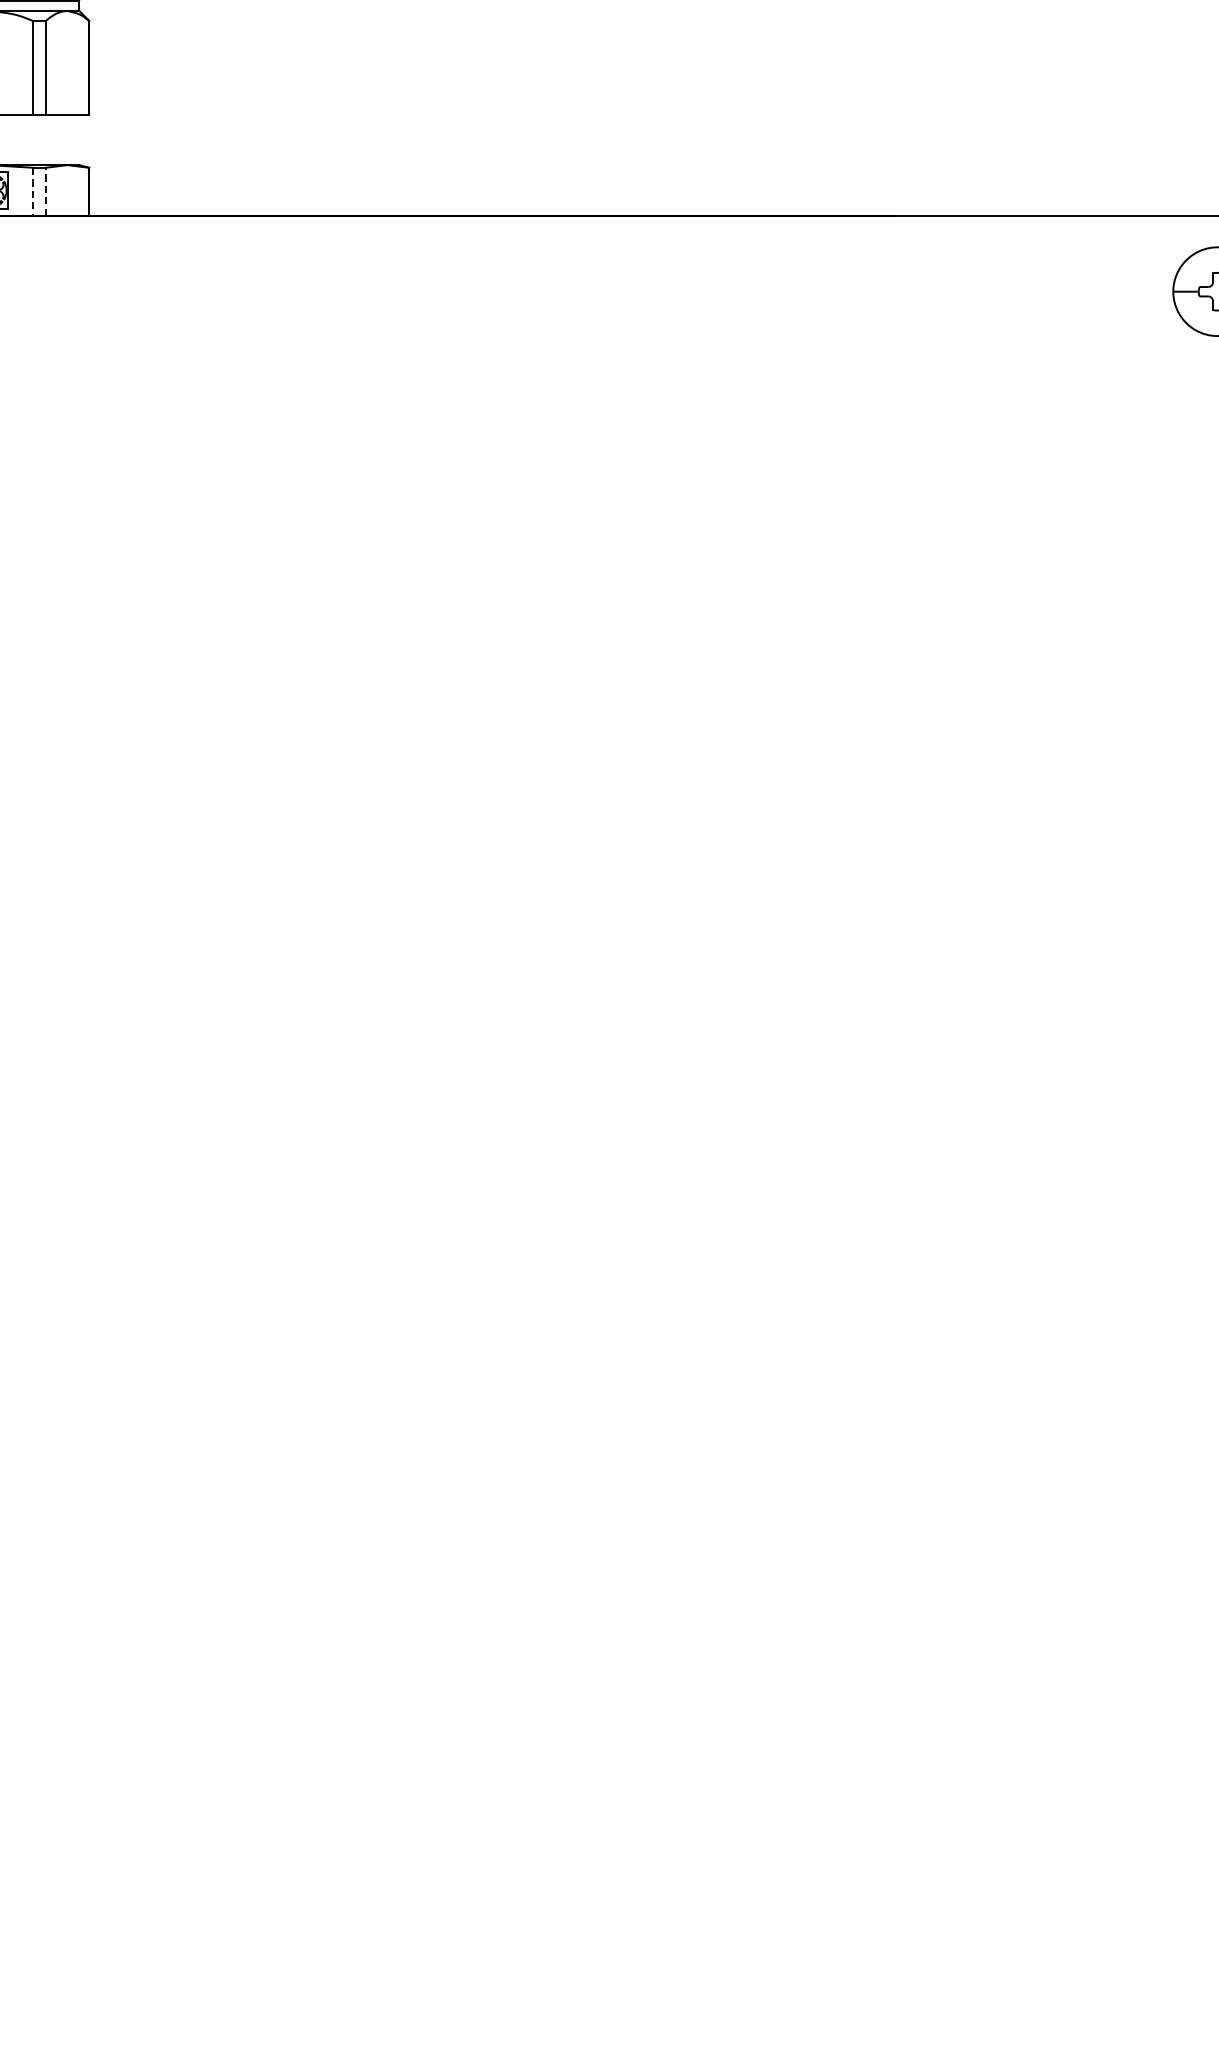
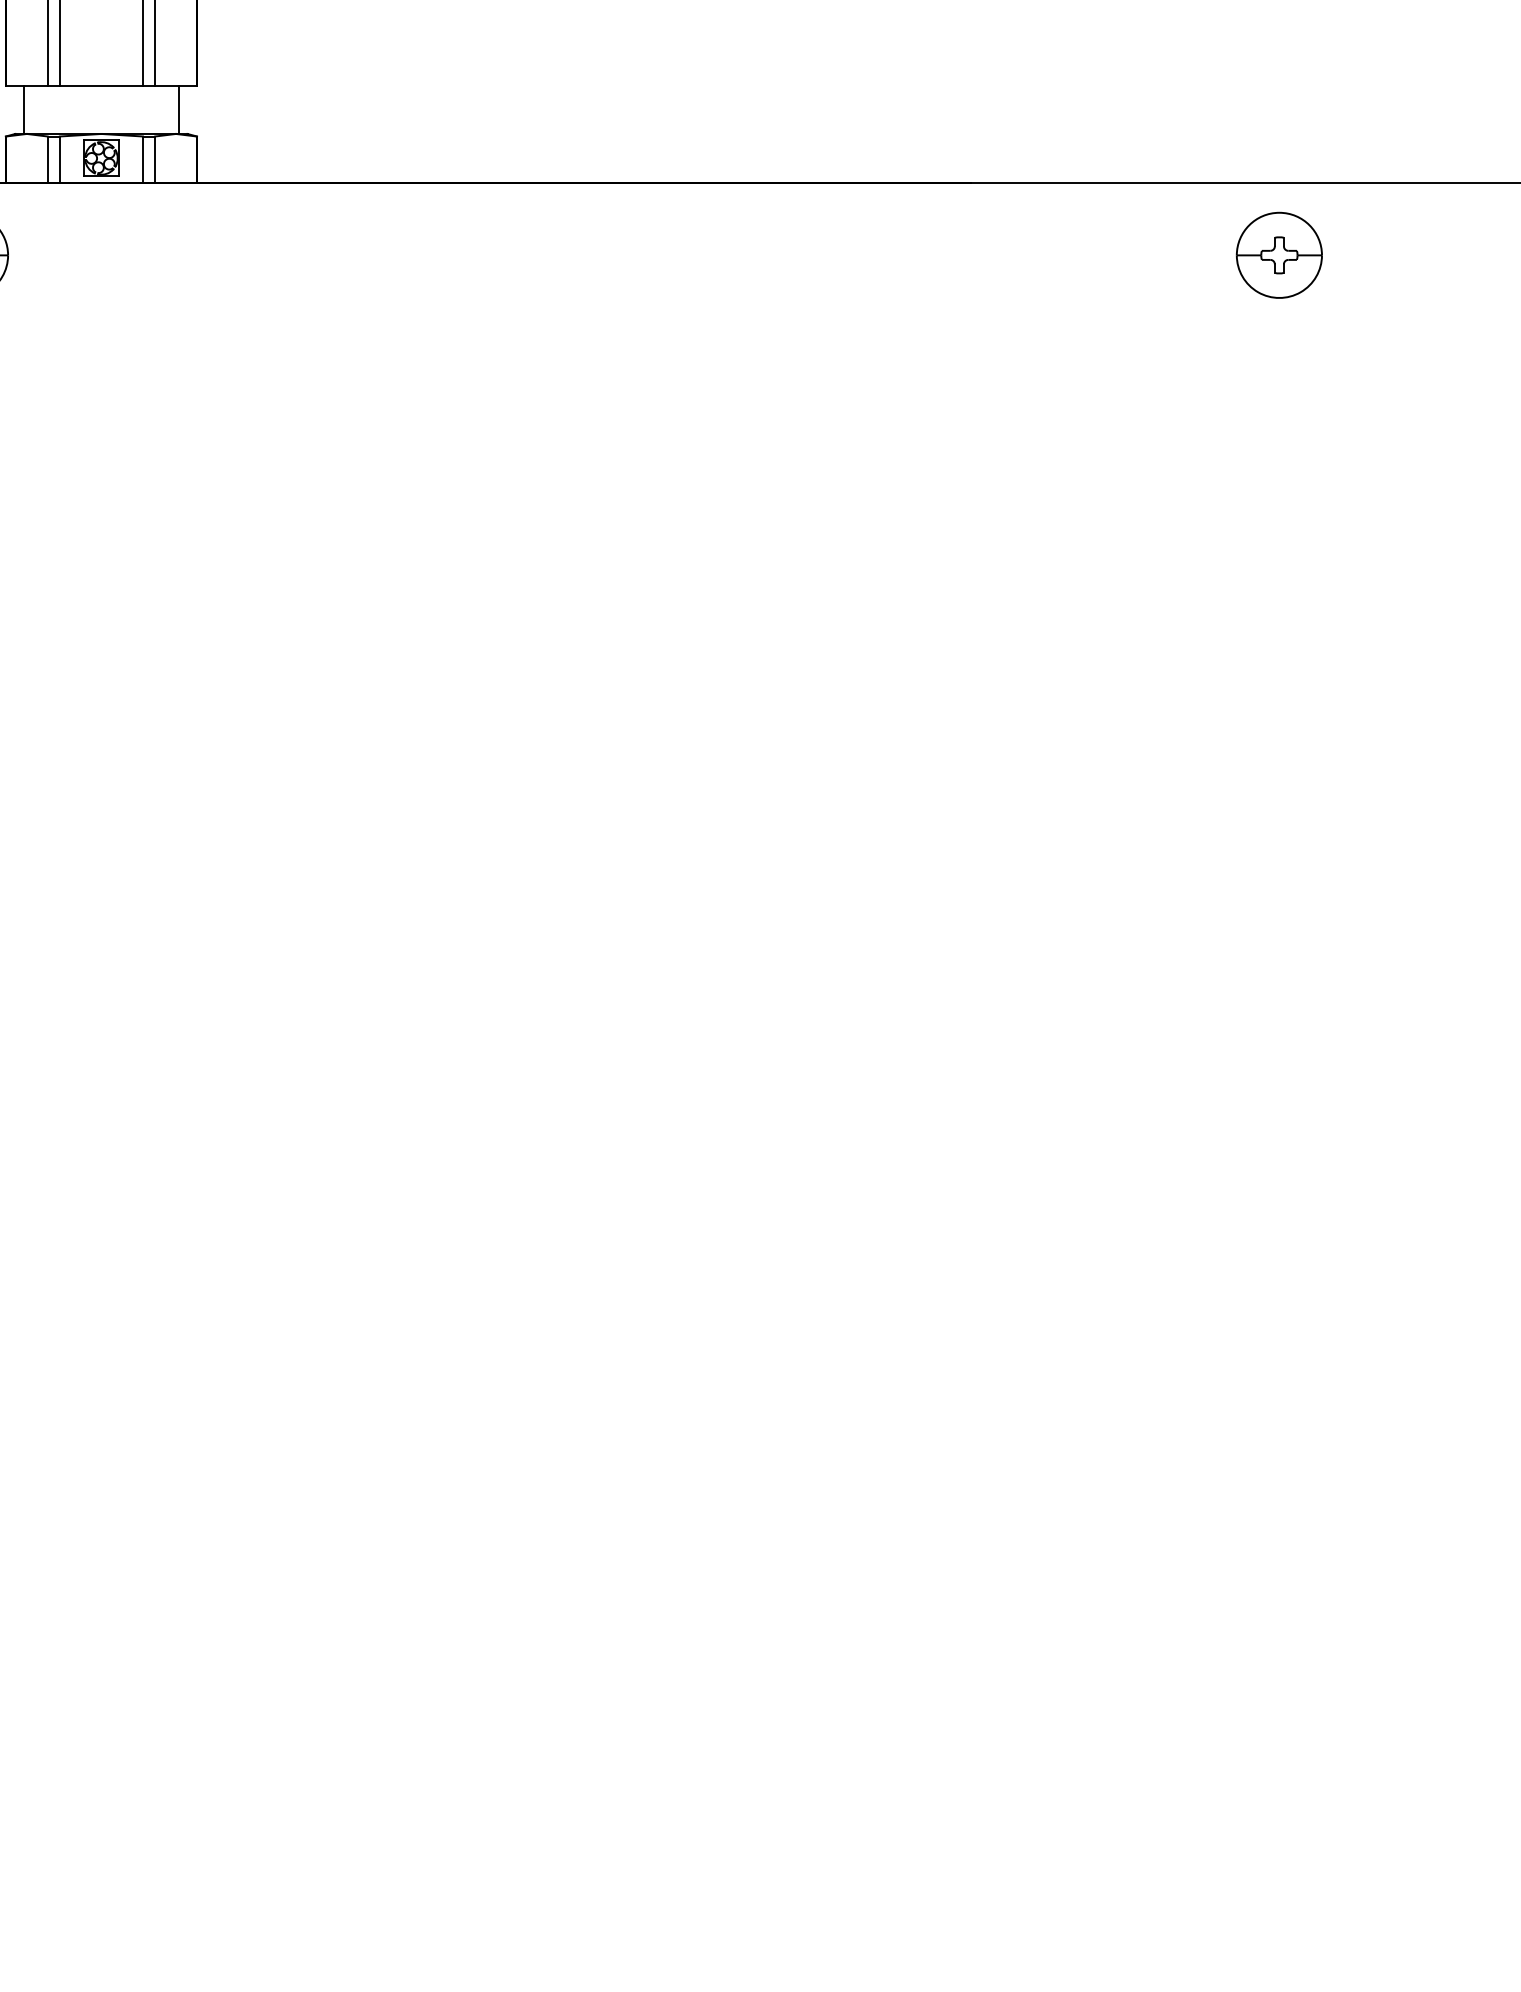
line: (71, 139) -> (179, 109), added
line: (46, 191) -> (155, 159), dashed -> solid
line: (33, 192) -> (143, 160), dashed -> solid

